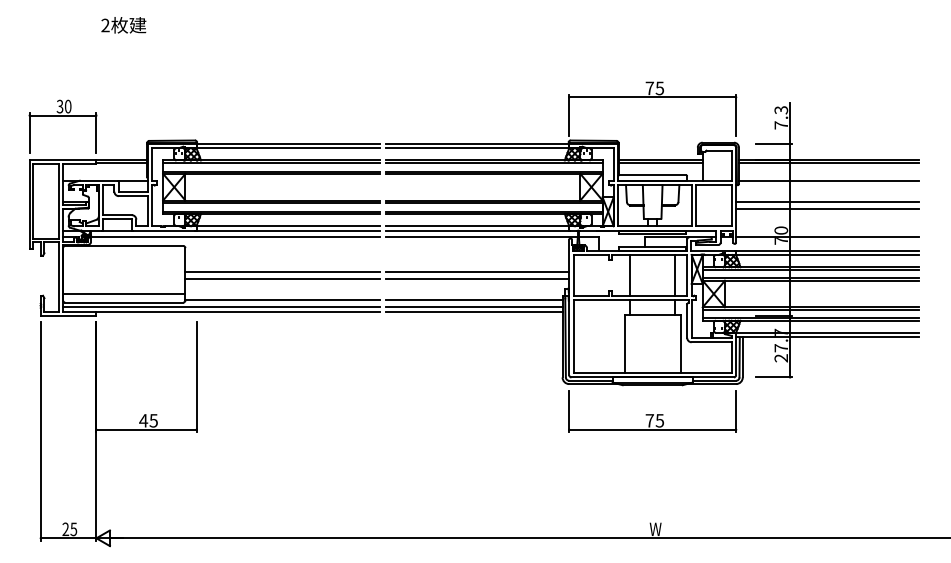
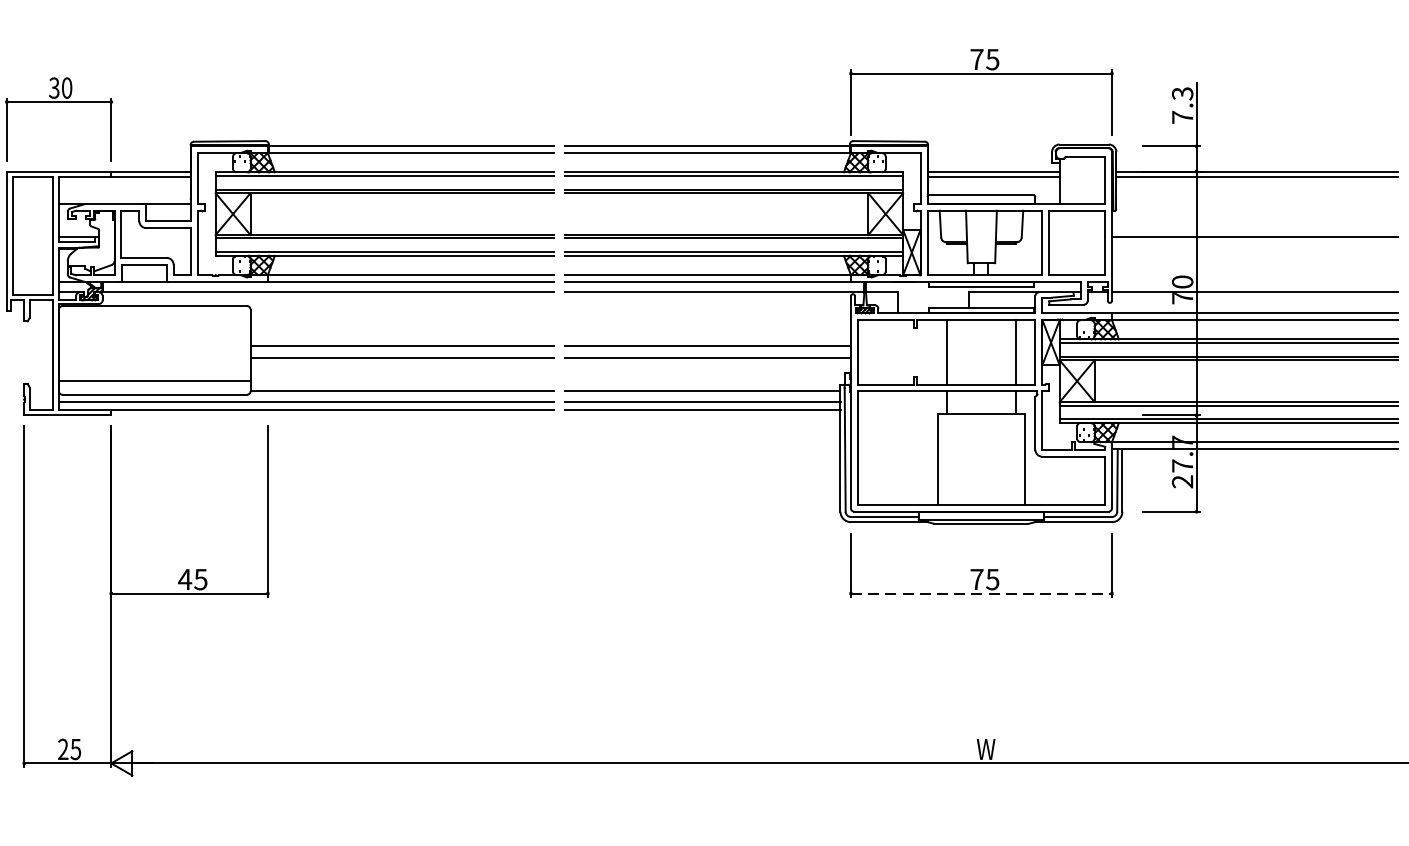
line: (828, 180) -> (1256, 203), removed
line: (827, 209) -> (1254, 249), removed
line: (653, 429) -> (982, 593), solid -> dashed

